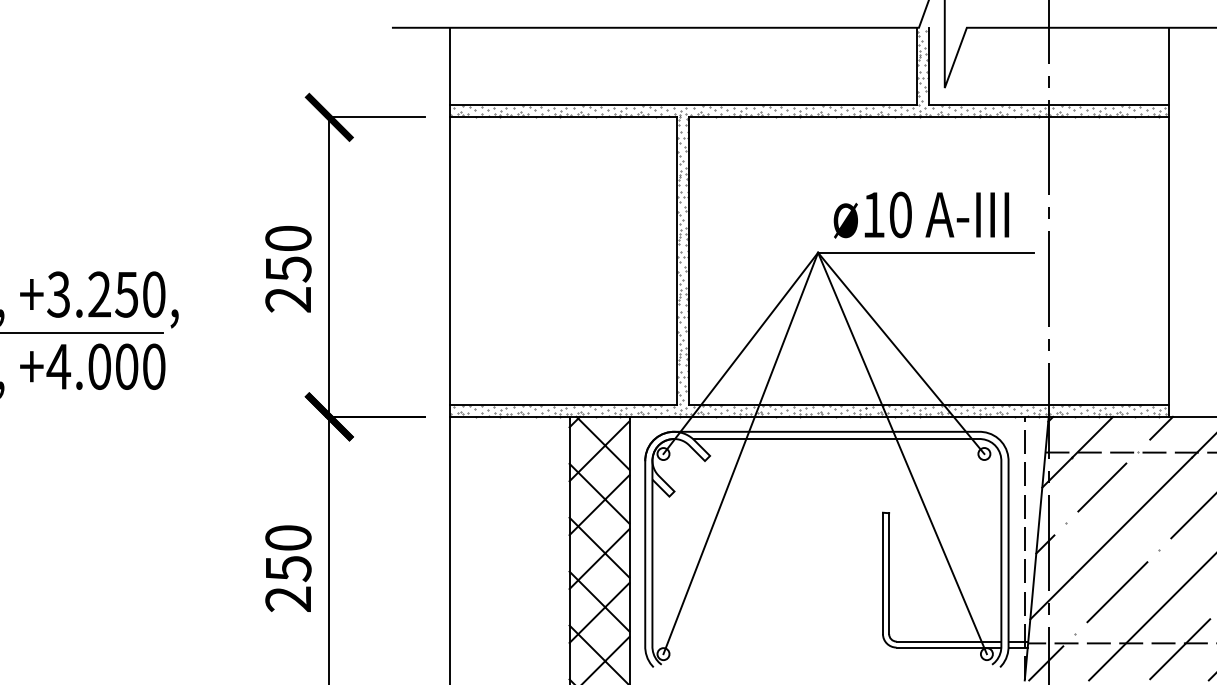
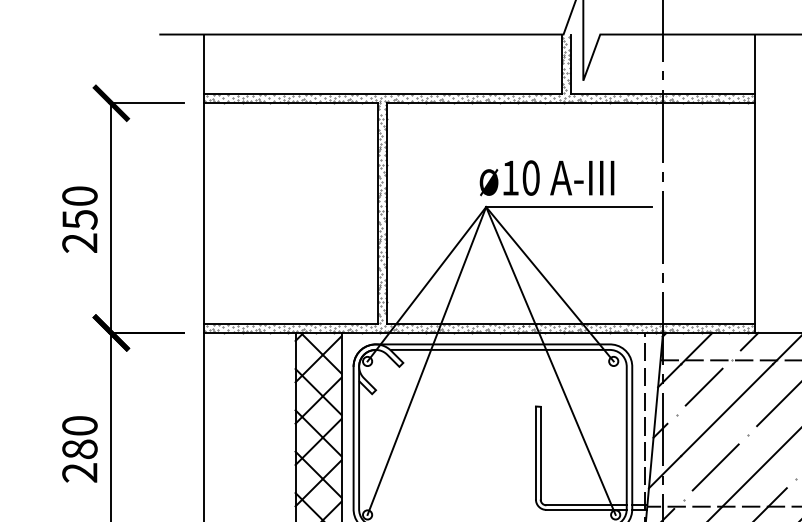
text: (921, 214) -> (547, 177), moved
text: (288, 568) -> (79, 449), 250 -> 280

